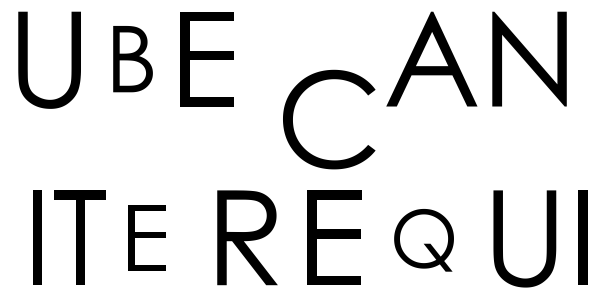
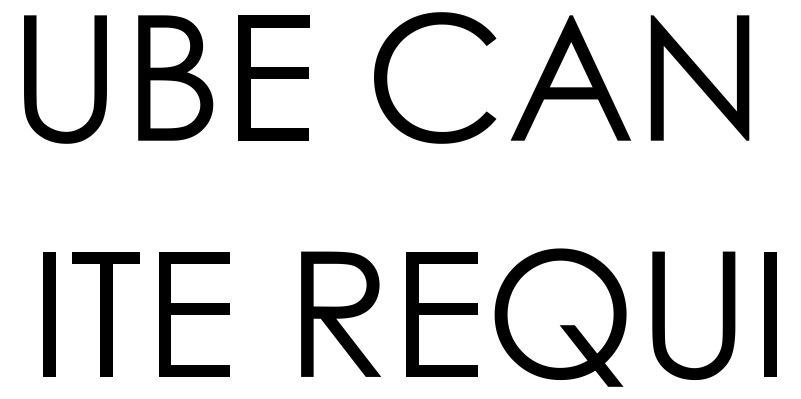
part: (132, 58) -> (175, 77), size x1.43
part: (293, 119) -> (387, 77), moved
part: (147, 237) -> (194, 314), size x1.43
part: (247, 237) -> (340, 313), moved
part: (424, 240) -> (560, 317), size x1.67

